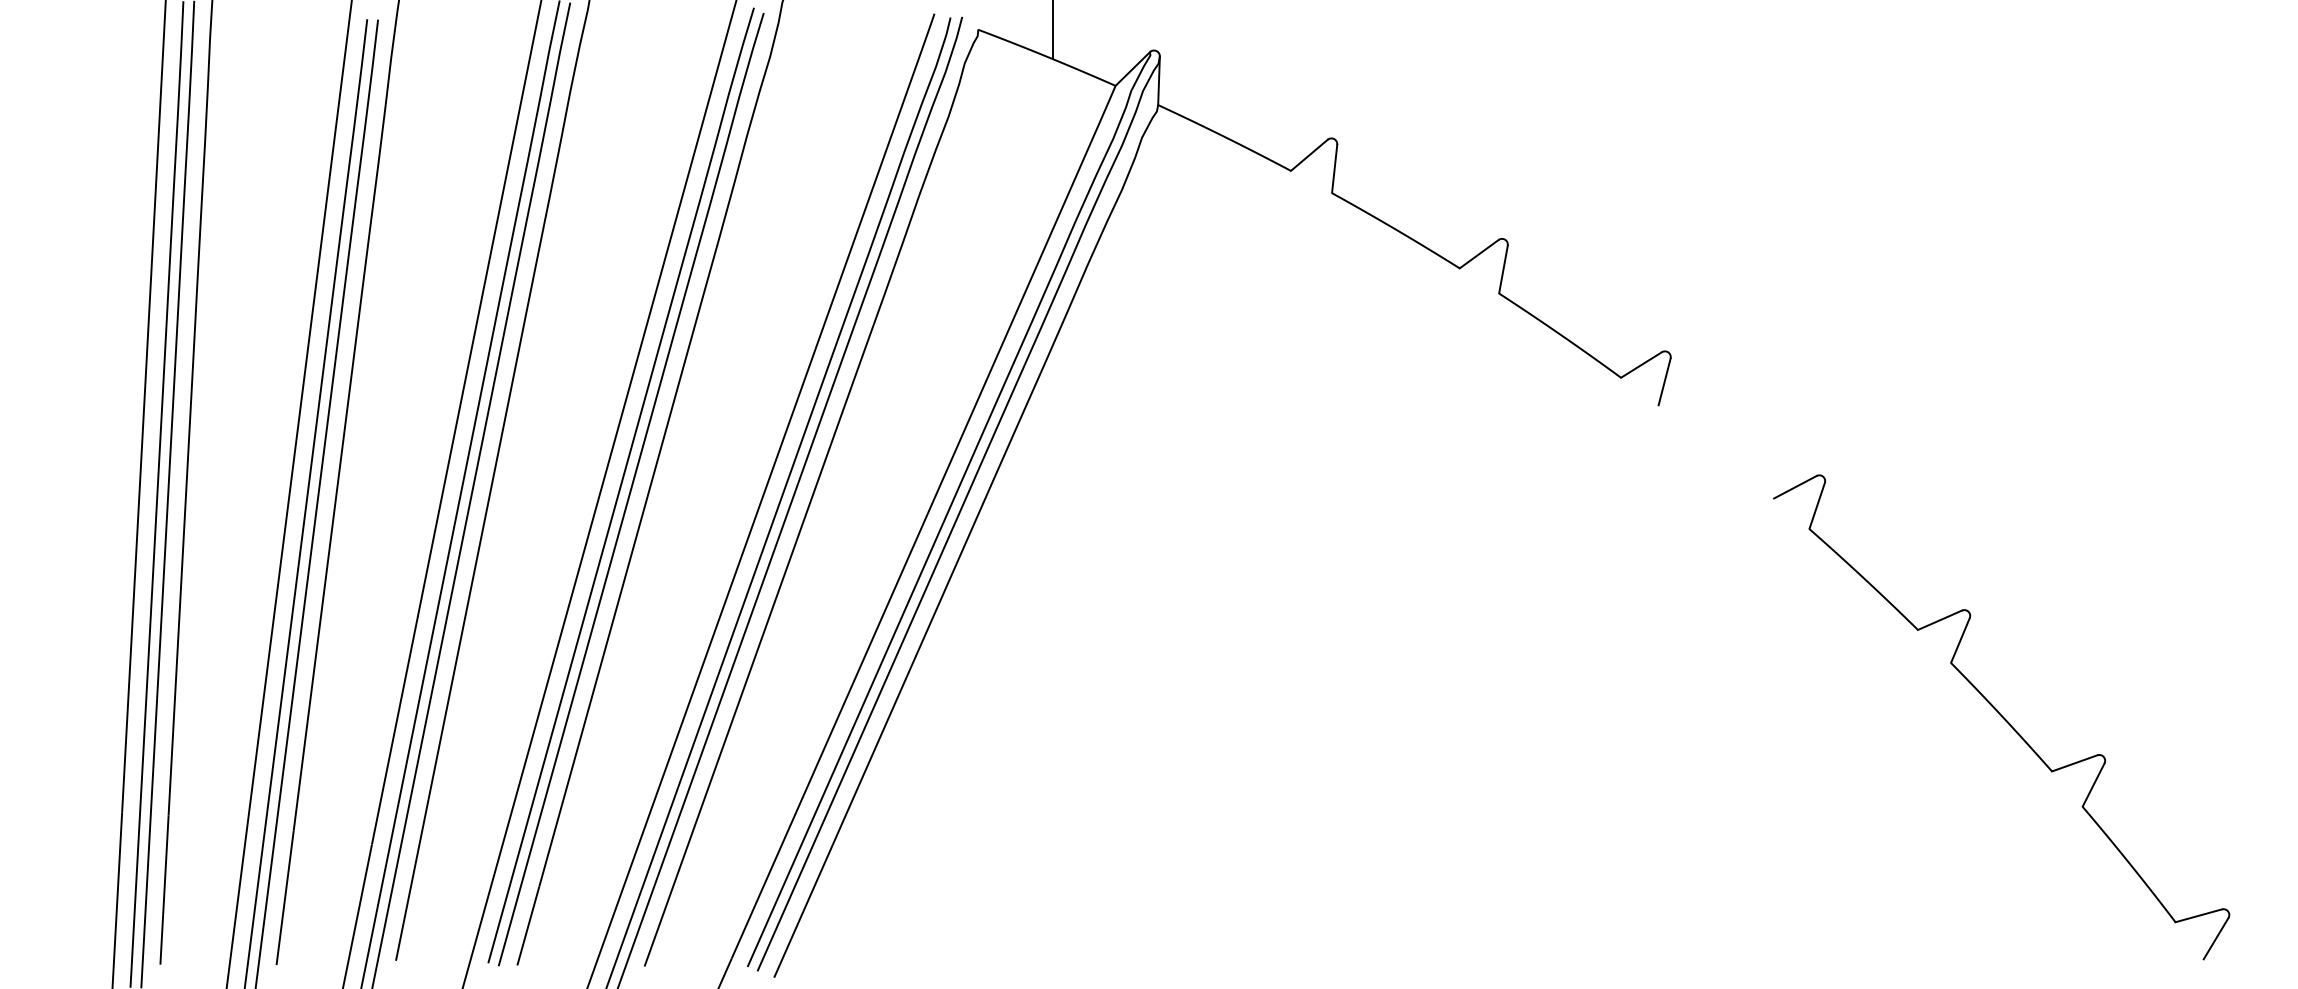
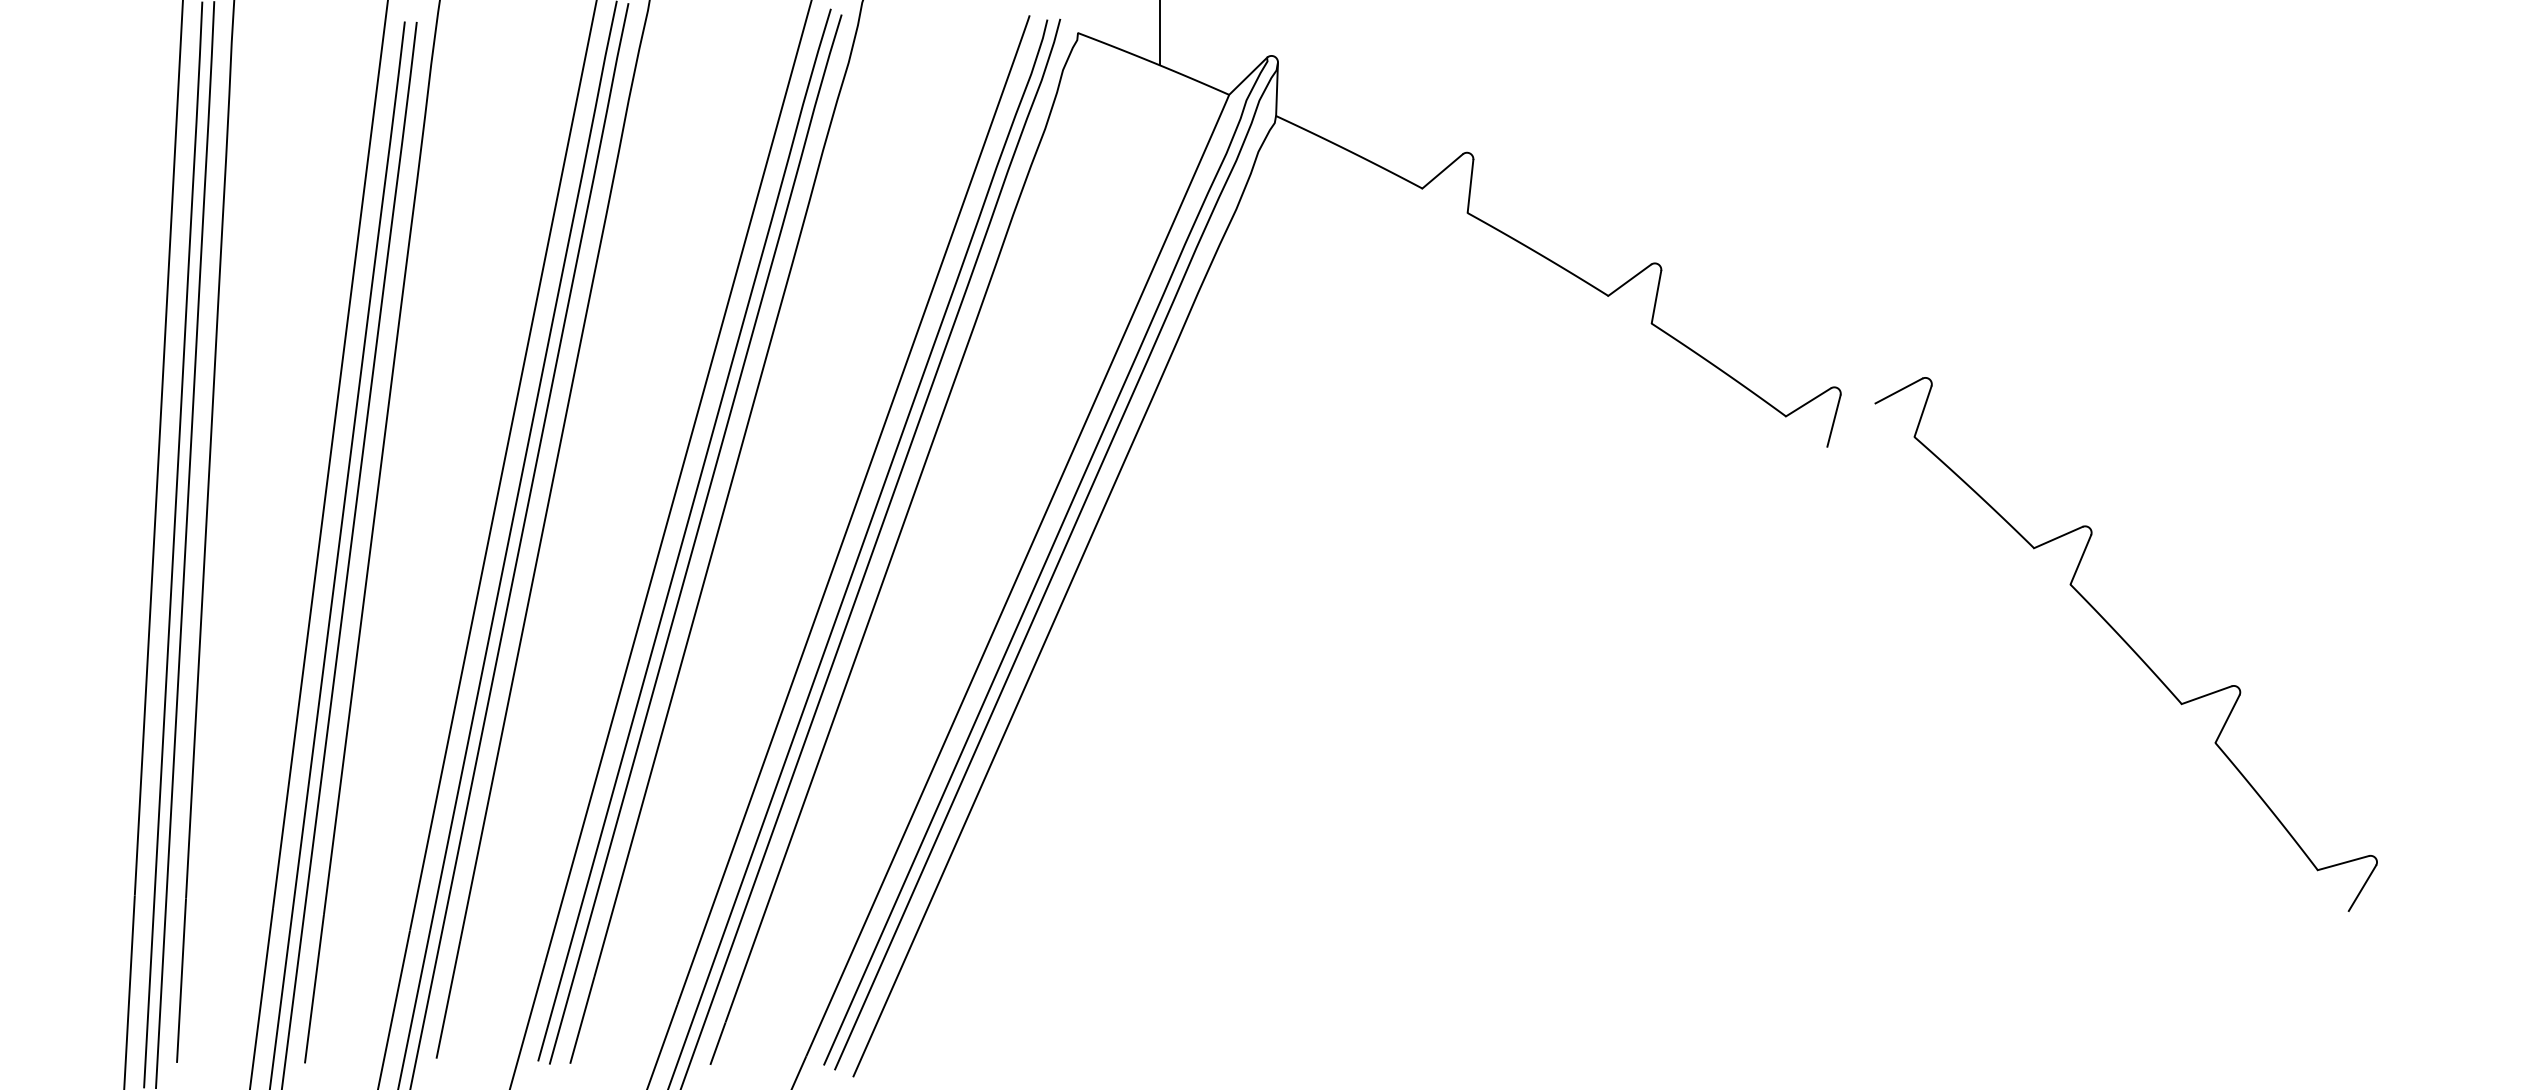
part: (2000, 717) -> (2125, 644), moved

